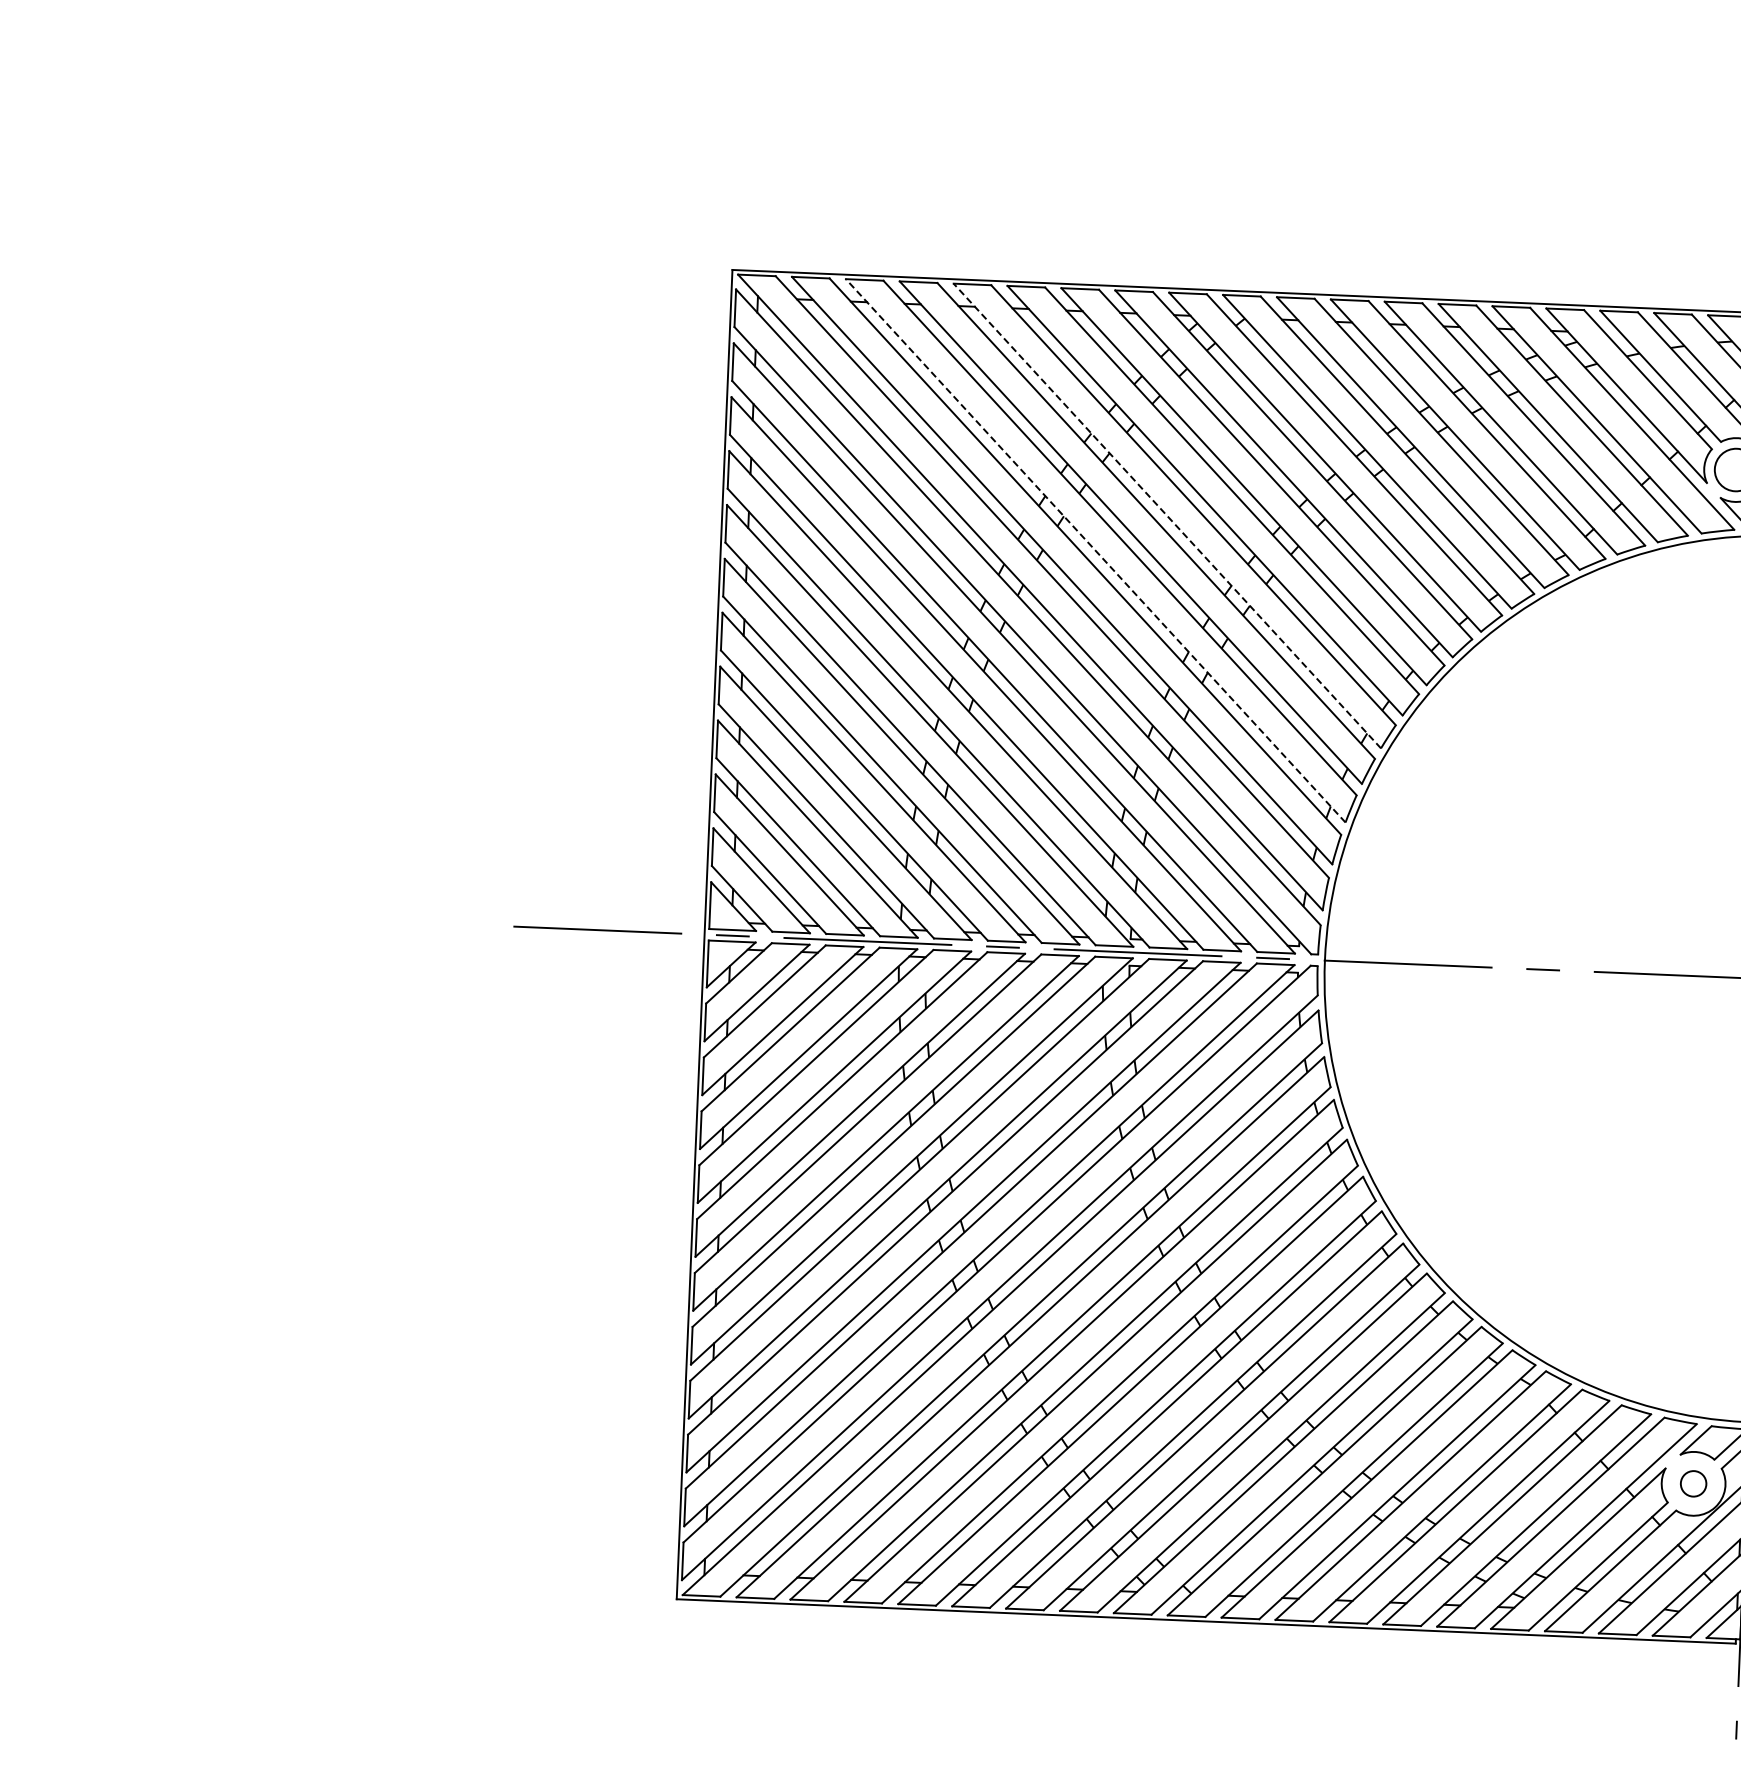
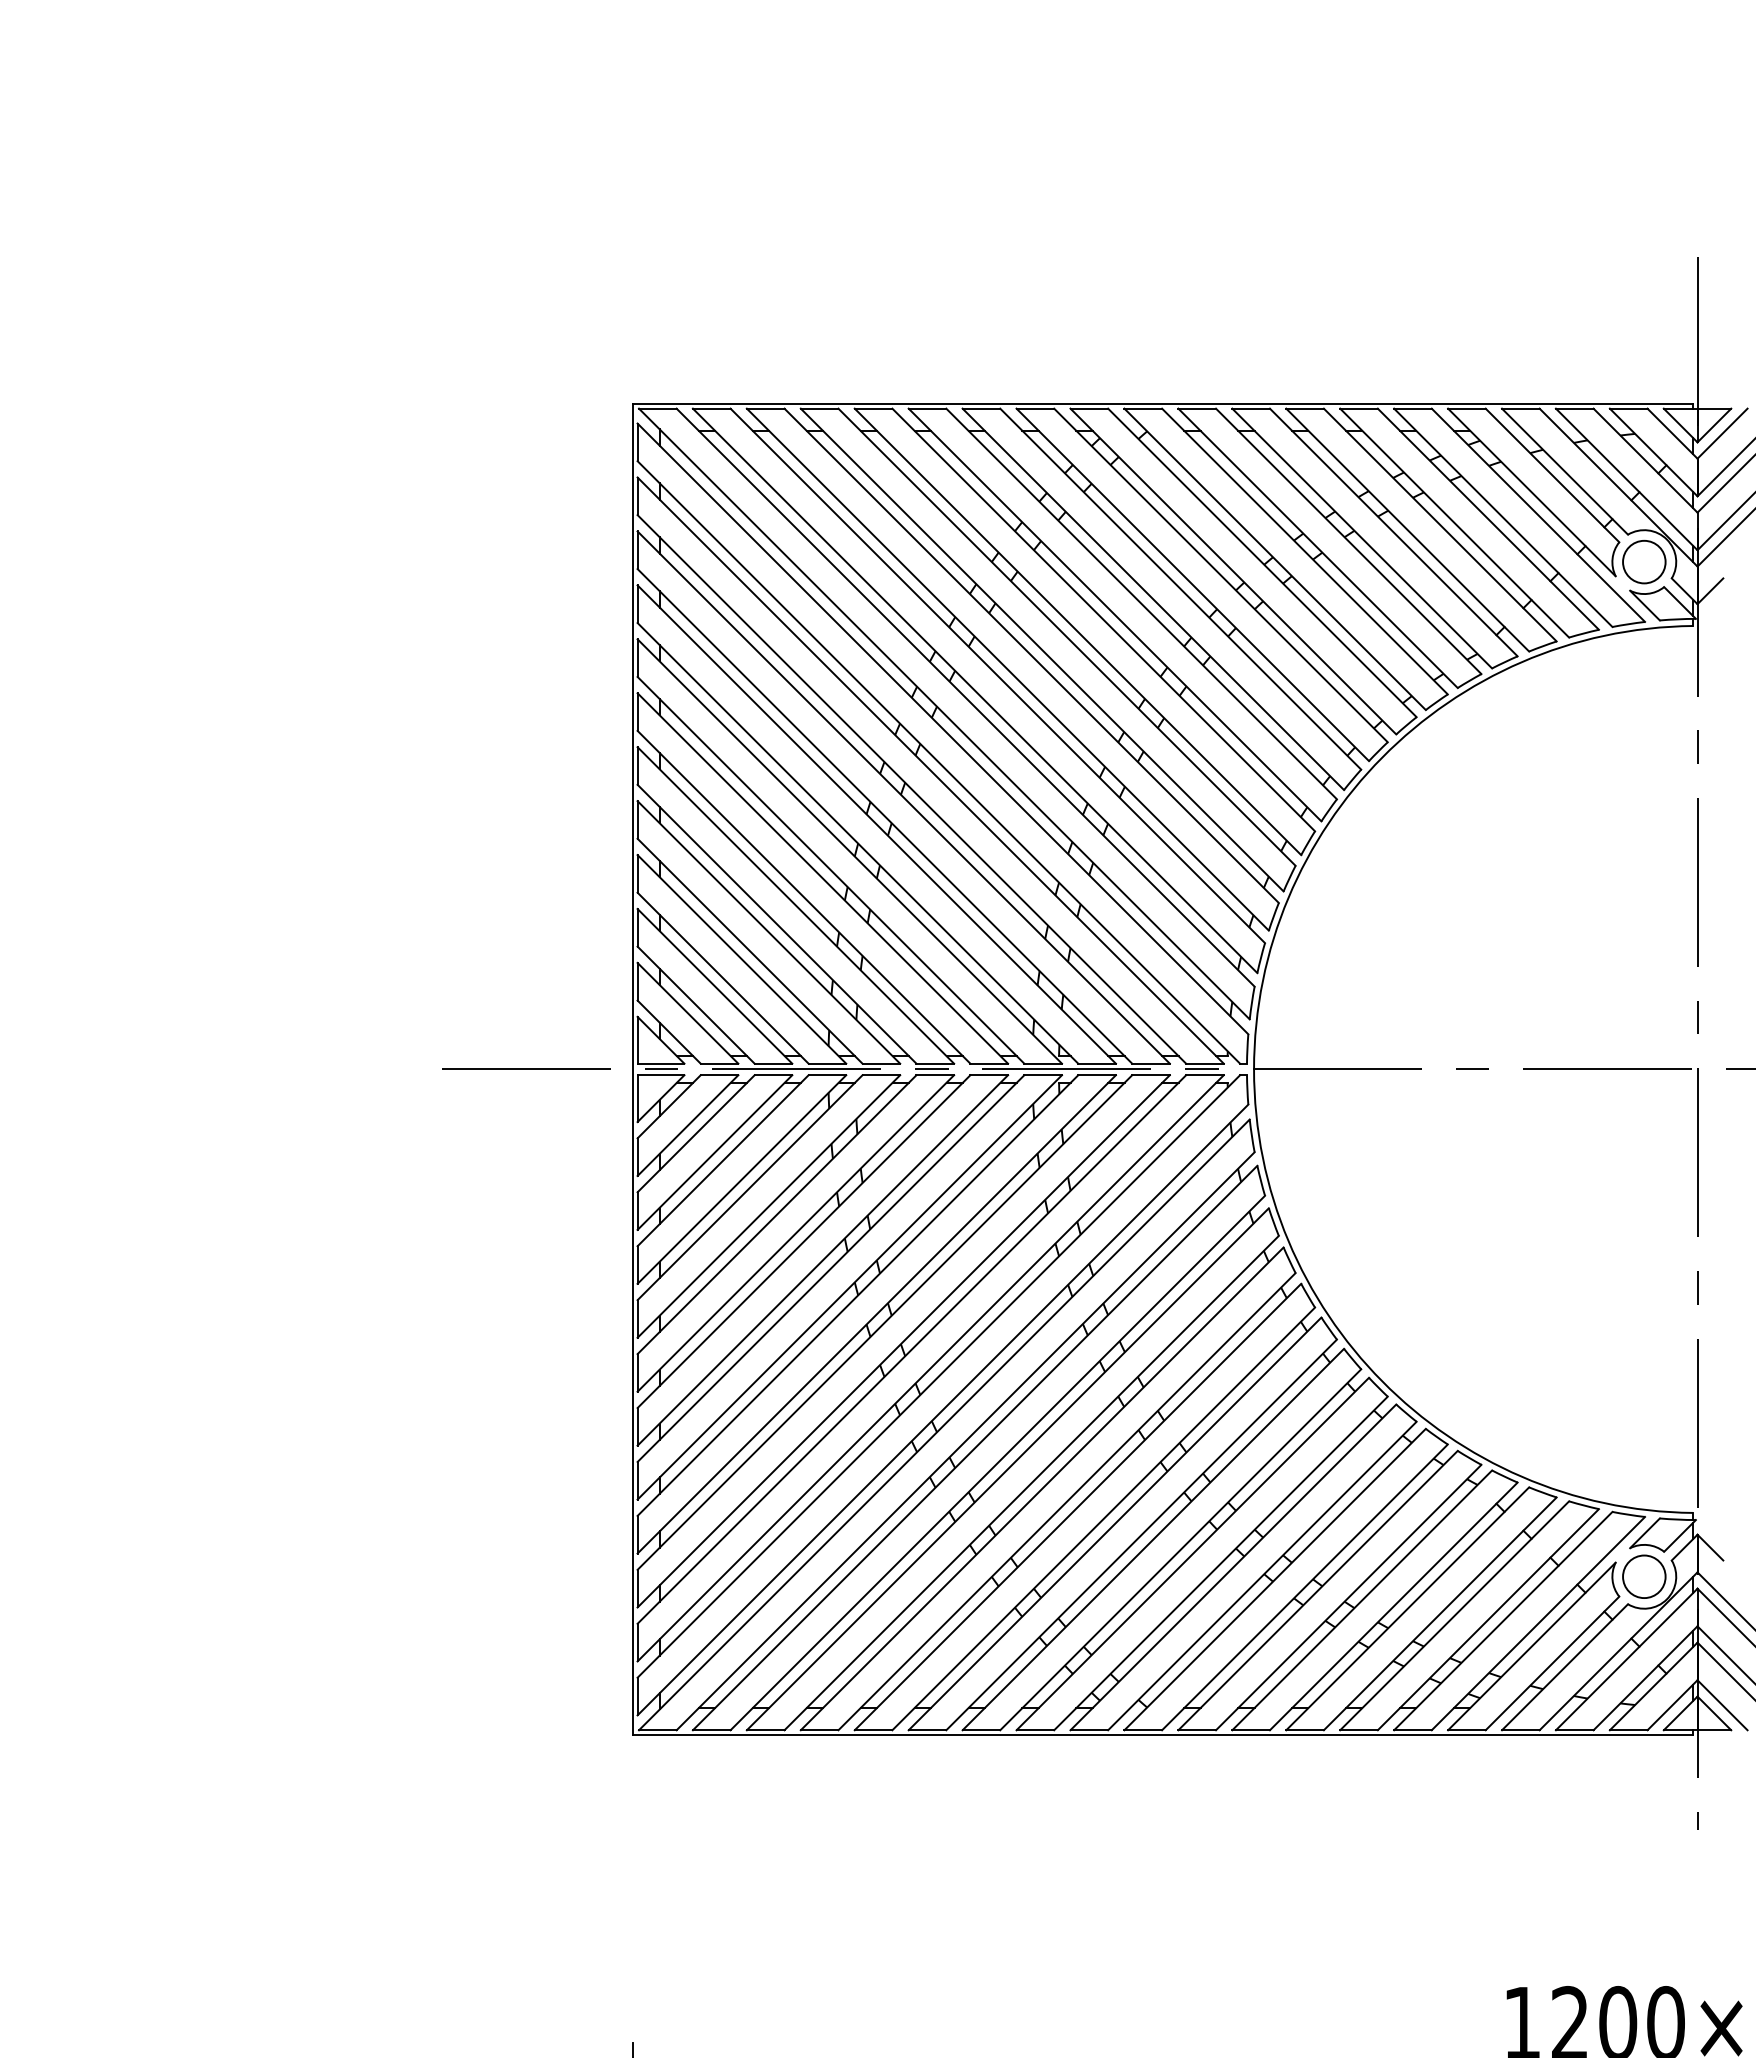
line: (1166, 515) -> (1077, 631), dashed -> solid
line: (1095, 550) -> (1007, 669), dashed -> solid
circle: (1693, 1483) -> (1644, 1576), size x1.67

